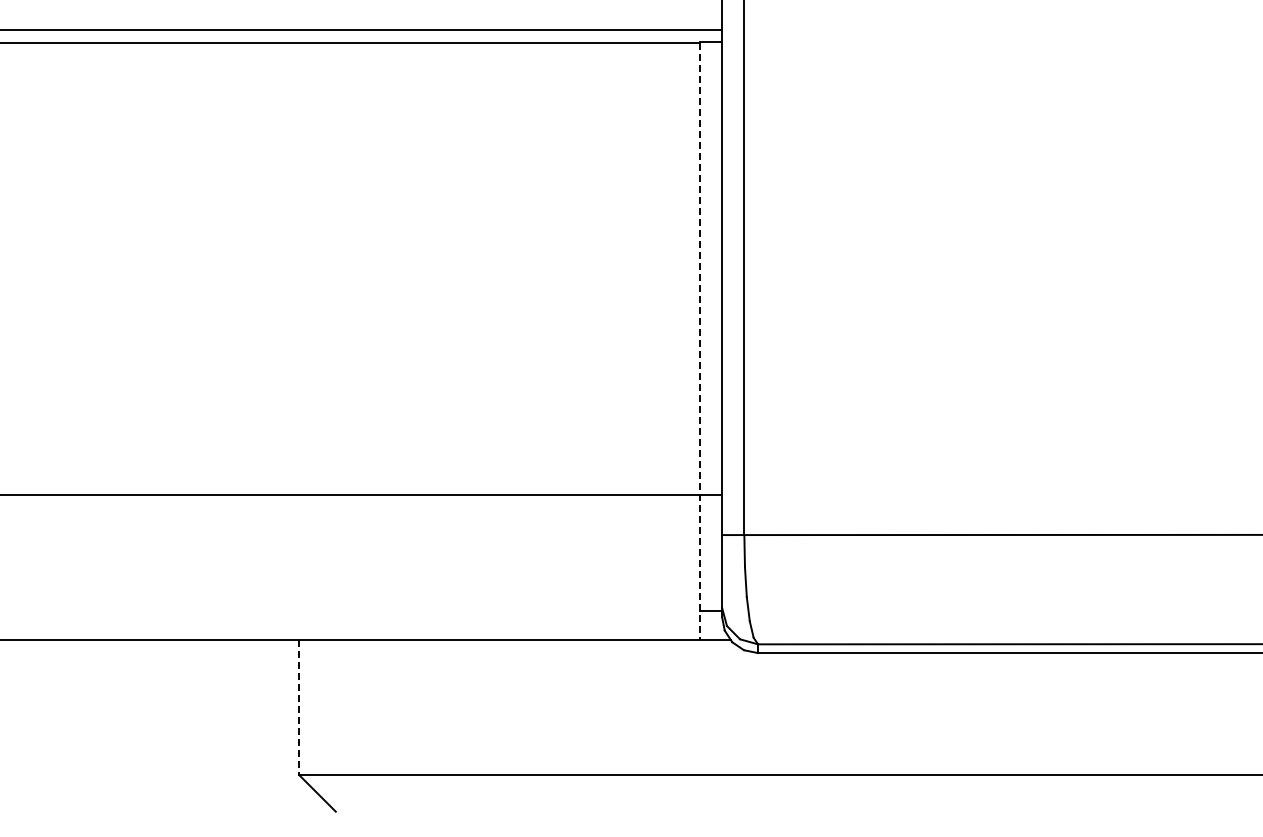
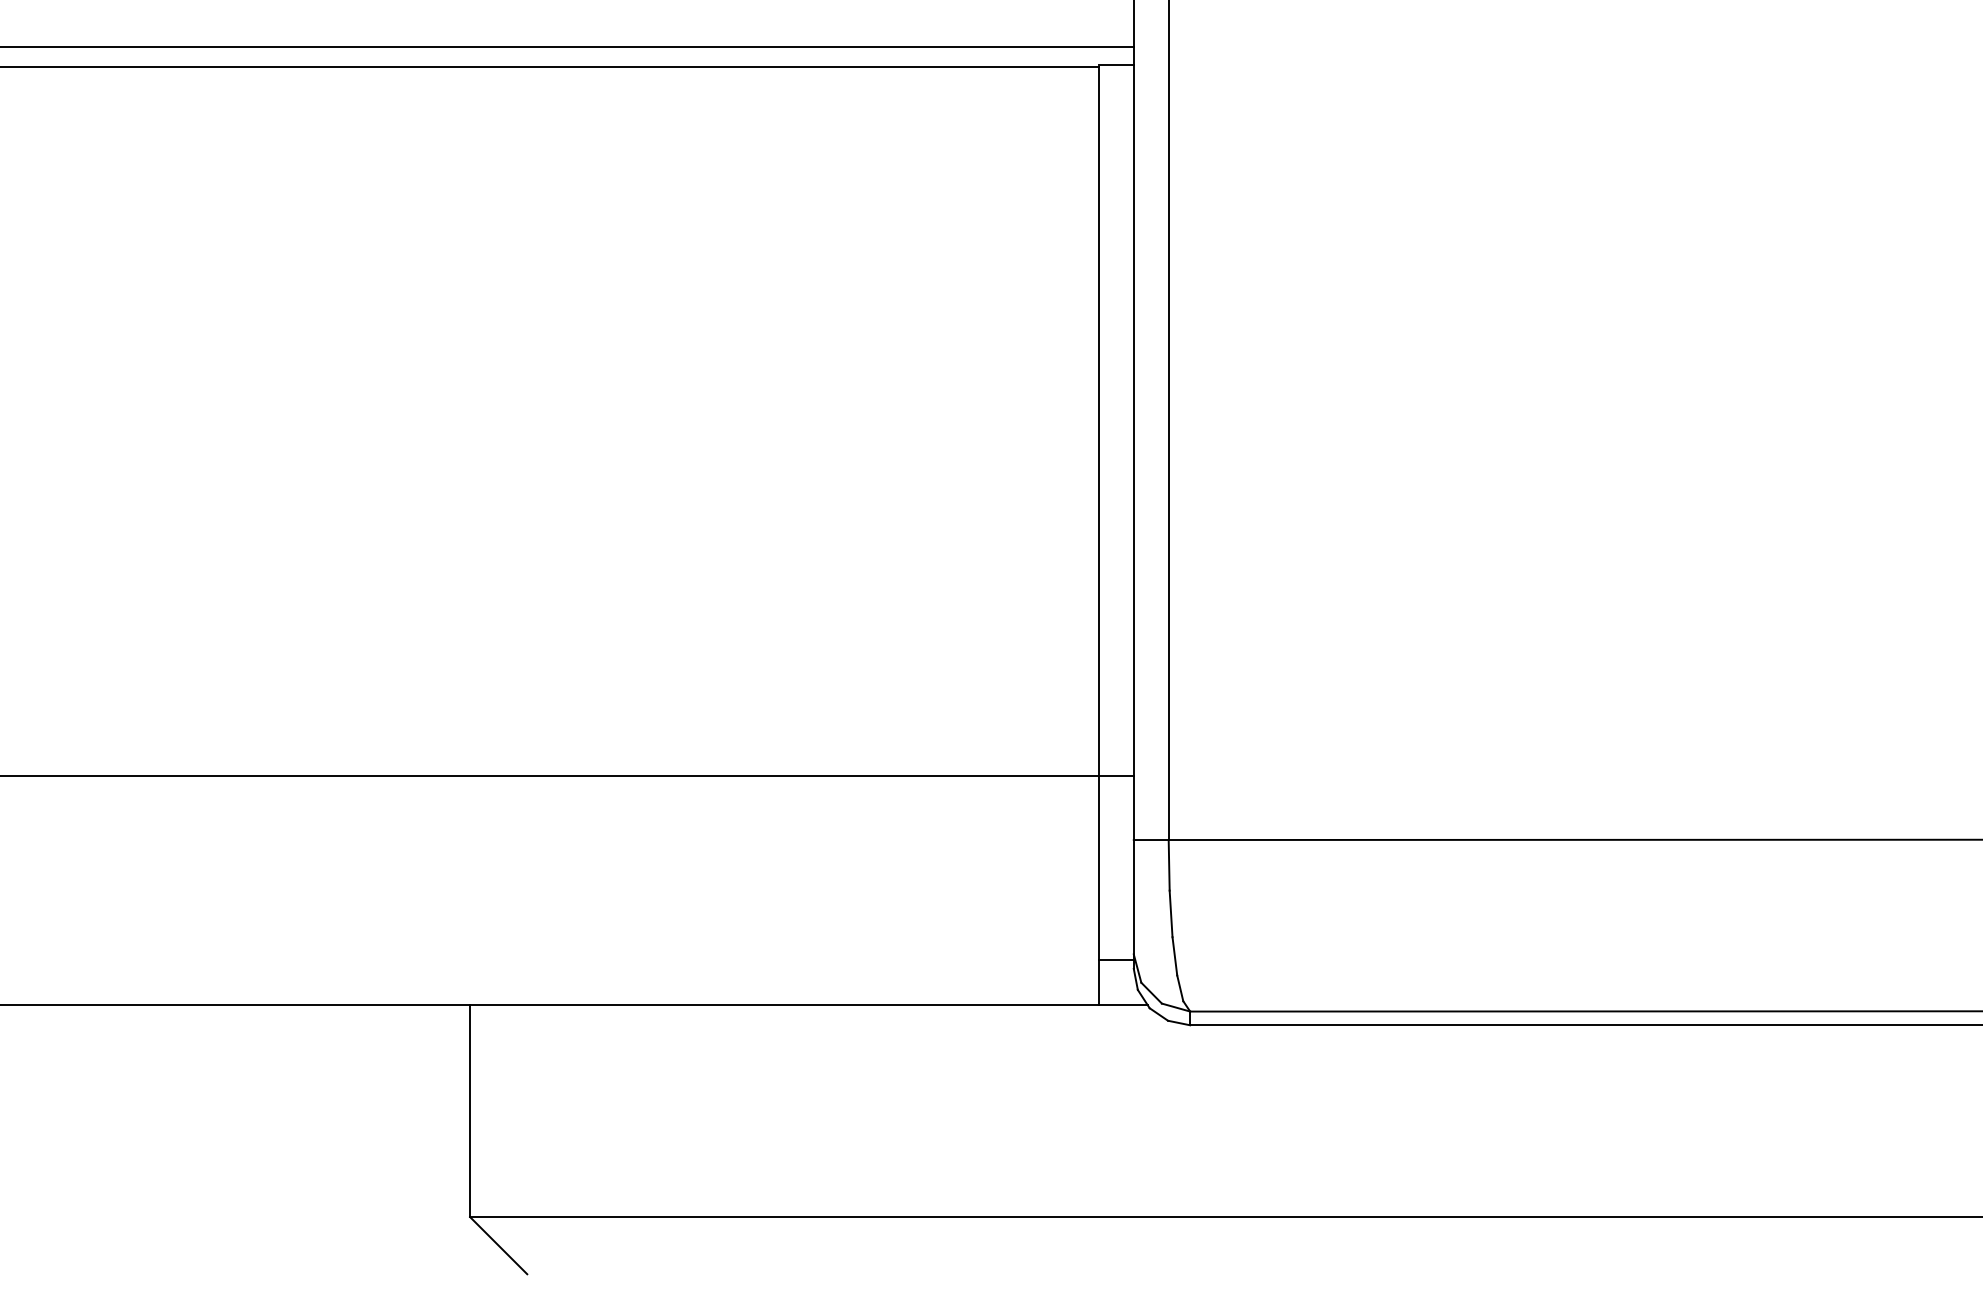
line: (700, 341) -> (1099, 536), dashed -> solid
line: (299, 708) -> (470, 1112), dashed -> solid

